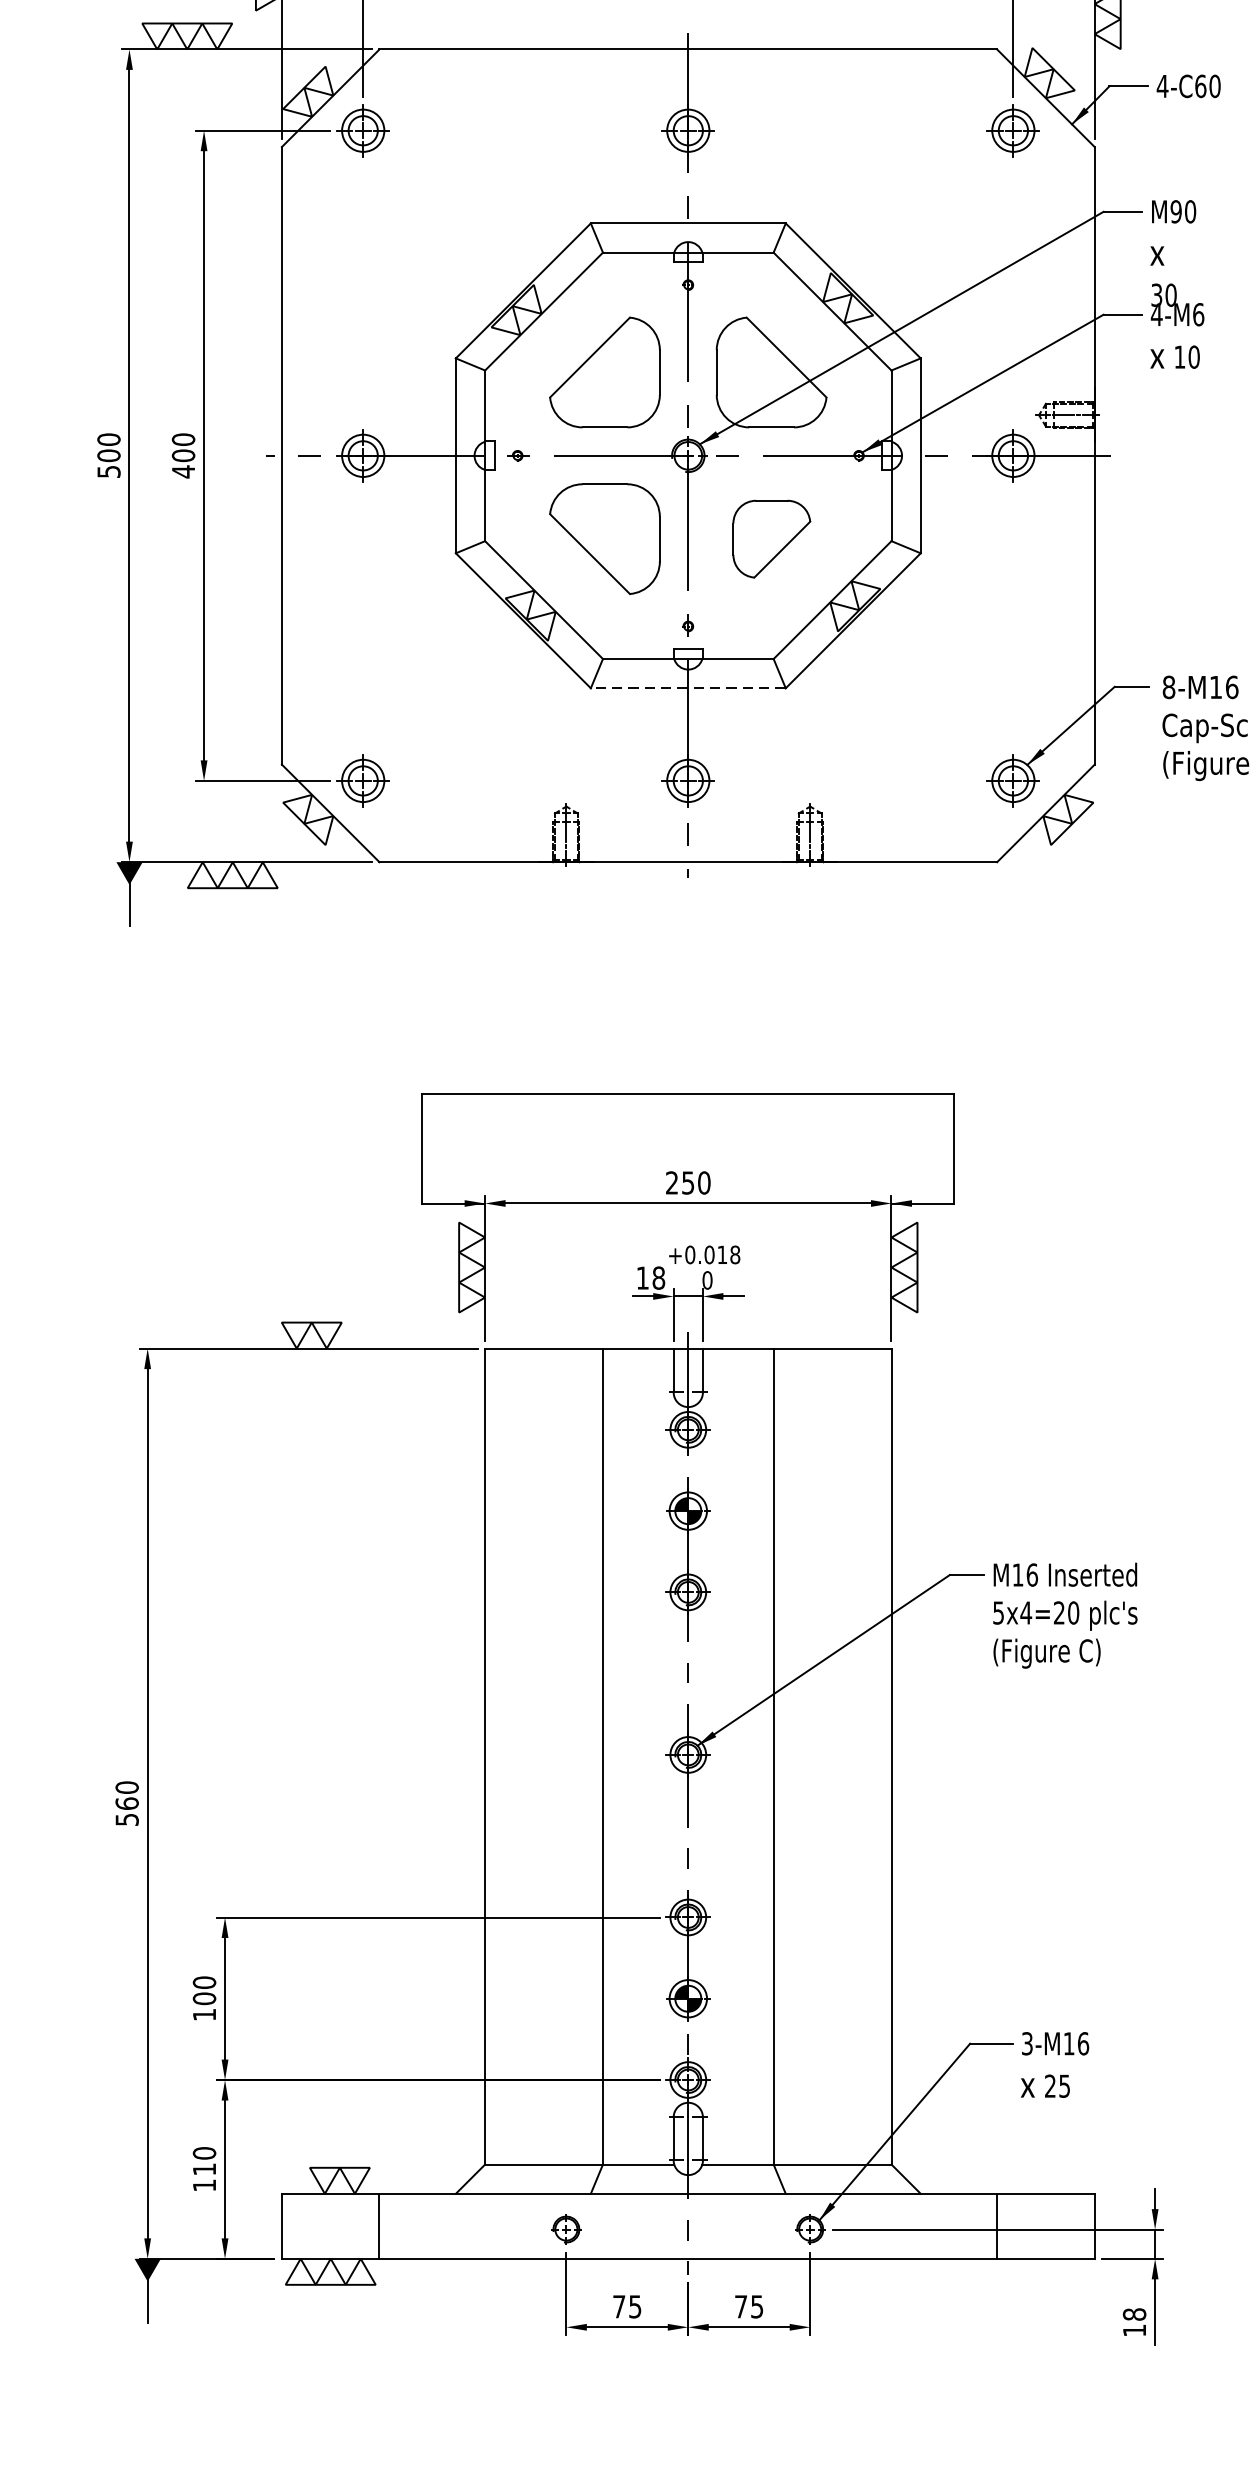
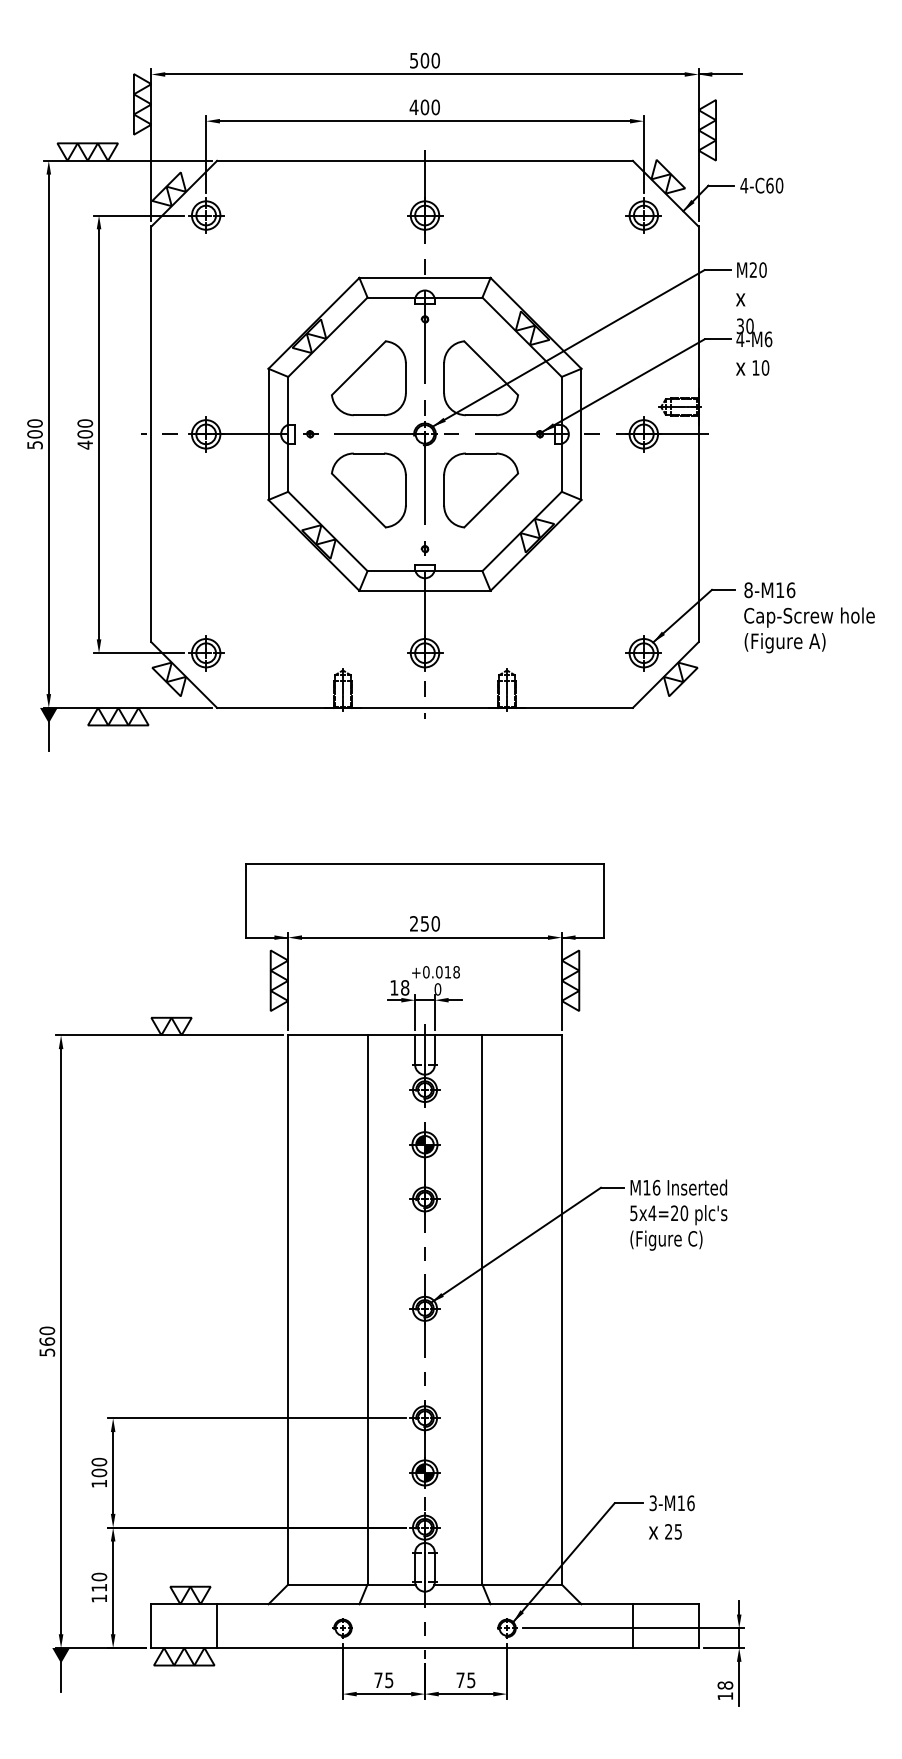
text: (1176, 210) -> (753, 269), M90 -> M20
part: (772, 539) -> (481, 490), size x1.43
line: (689, 687) -> (425, 590), dashed -> solid

